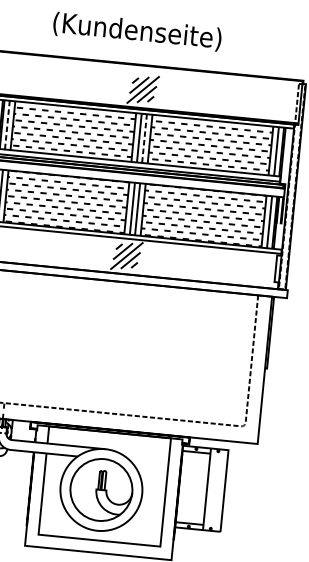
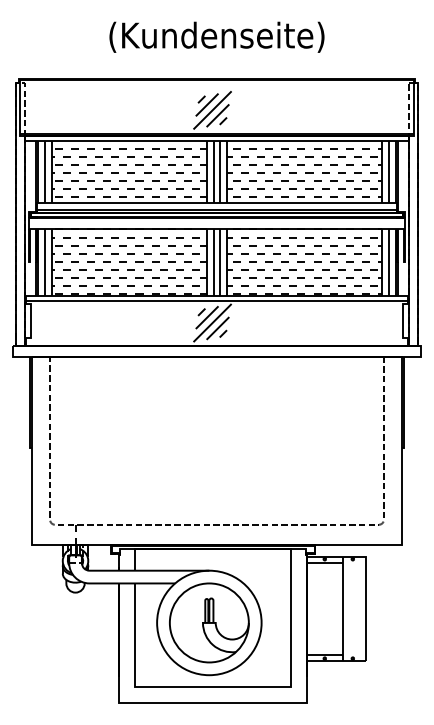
text: (137, 31) -> (216, 36), moved
line: (7, 125) -> (44, 172), dashed -> solid
line: (144, 139) -> (220, 172), dashed -> solid

